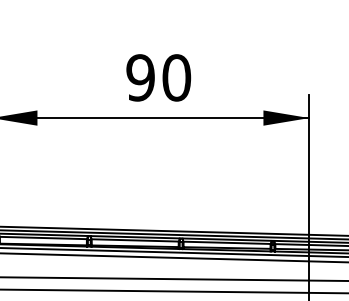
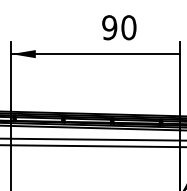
text: (159, 77) -> (119, 27), moved
fill: (286, 118) -> (168, 54), removed

